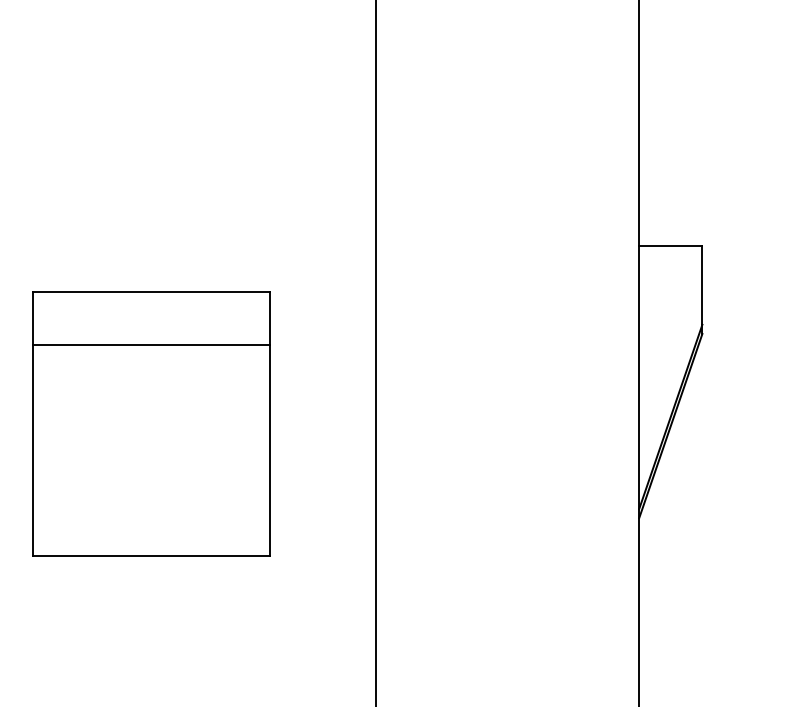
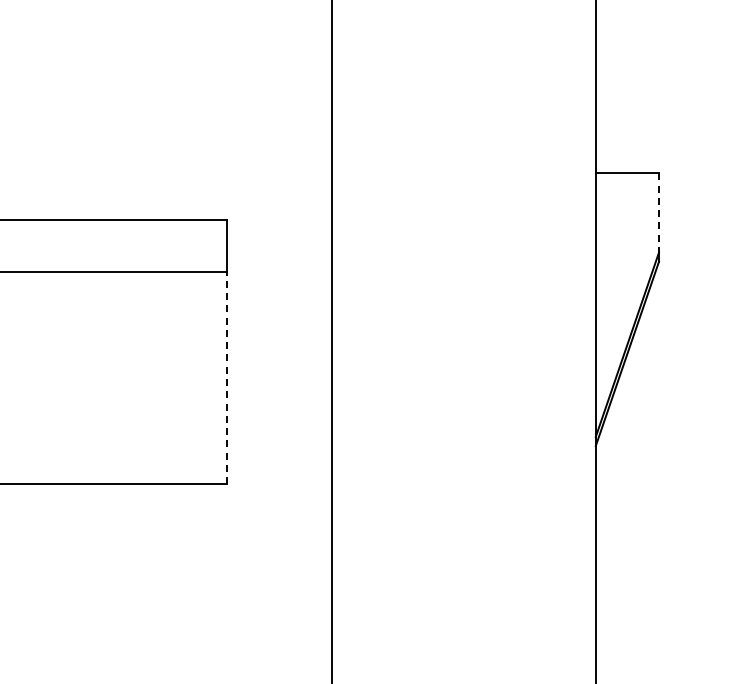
line: (702, 285) -> (659, 213), solid -> dashed
line: (270, 450) -> (227, 378), solid -> dashed

